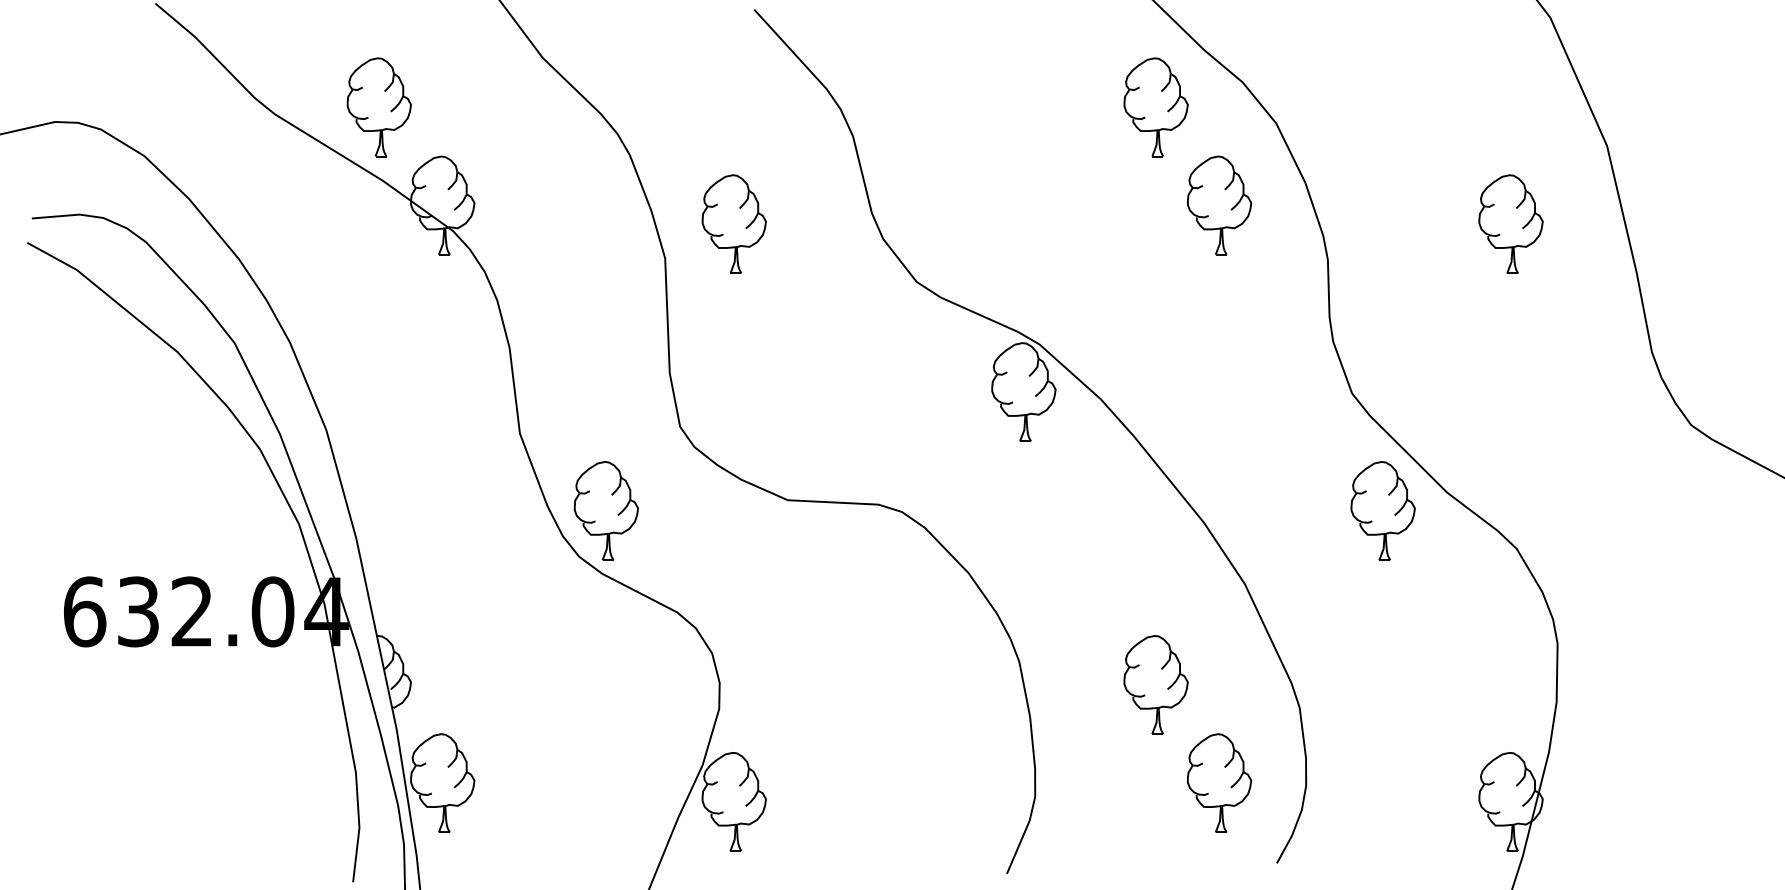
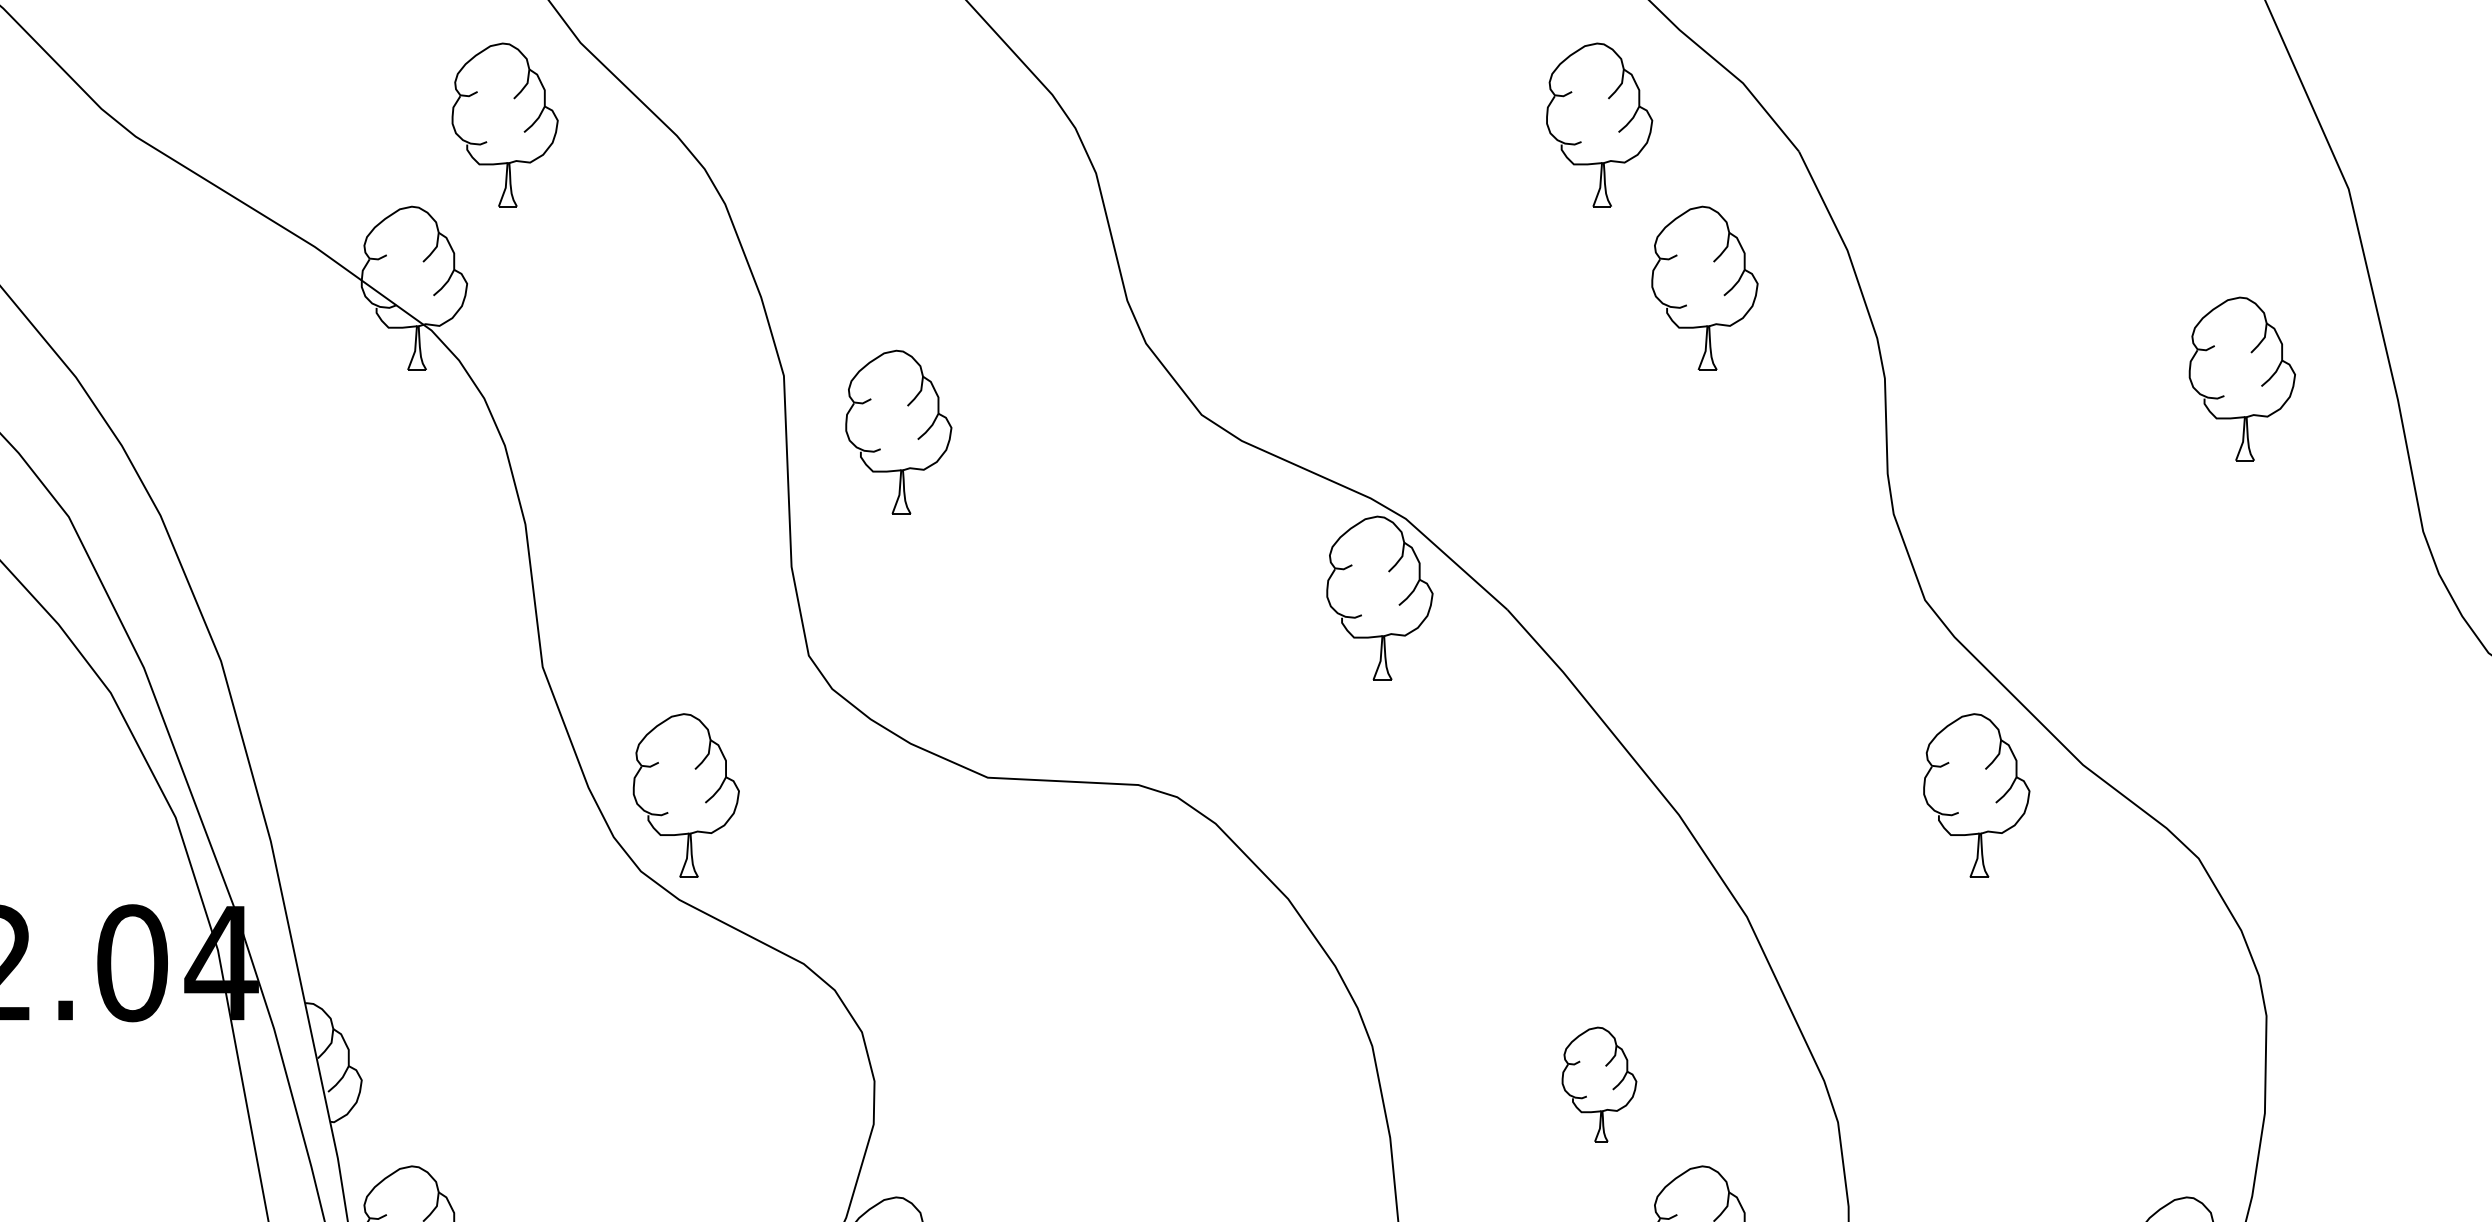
part: (378, 107) -> (503, 125), moved
part: (733, 223) -> (897, 430), moved
part: (1510, 223) -> (2241, 377), moved
part: (1155, 684) -> (1598, 1083), size x0.7

